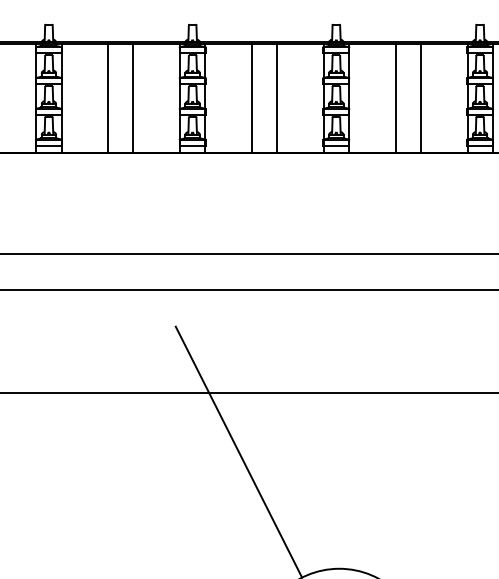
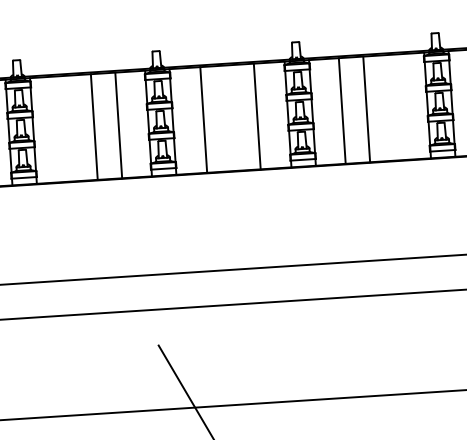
line: (108, 97) -> (94, 126), moved
line: (133, 97) -> (118, 124), moved
line: (251, 97) -> (203, 119), moved
line: (277, 97) -> (257, 115), moved
line: (395, 97) -> (342, 110), moved
line: (420, 97) -> (366, 108), moved

